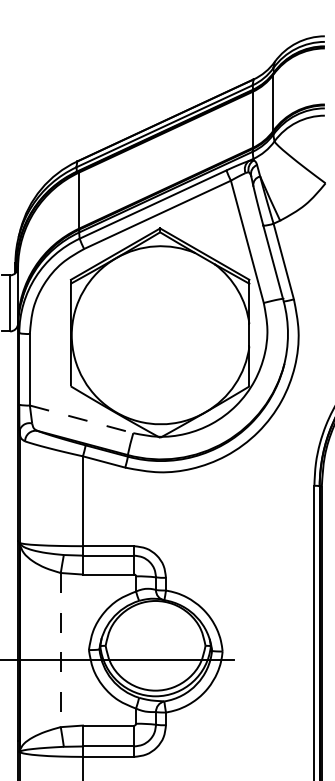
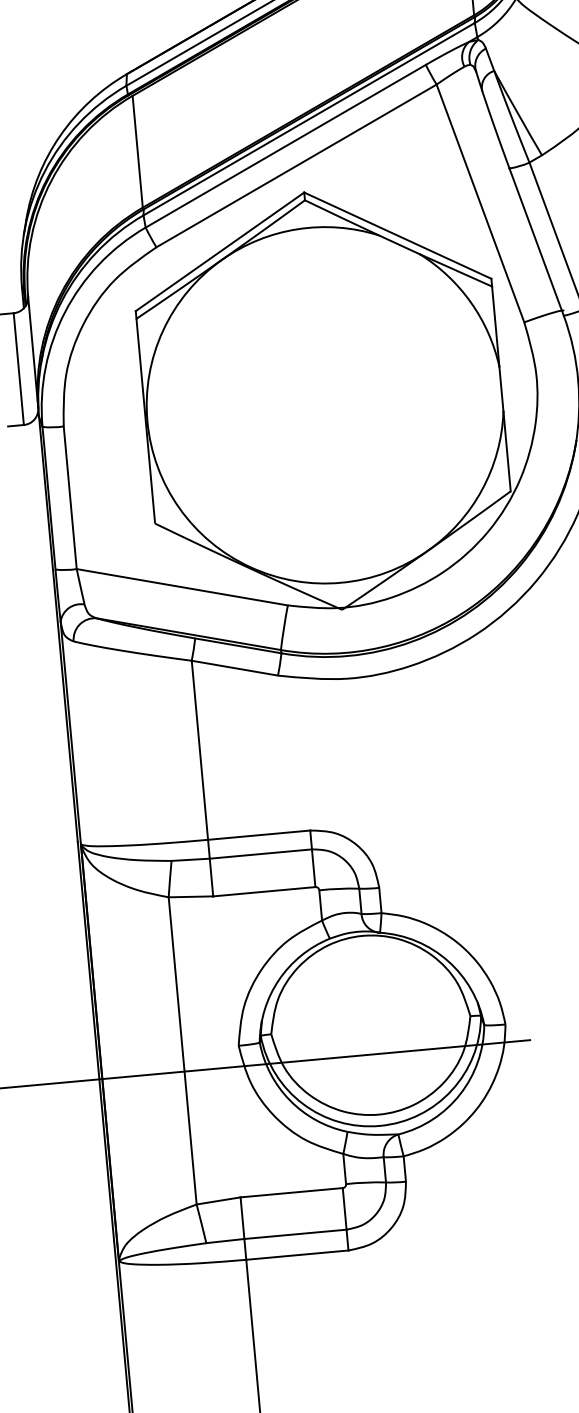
line: (81, 419) -> (182, 587), dashed -> solid
line: (60, 650) -> (182, 1051), dashed -> solid

